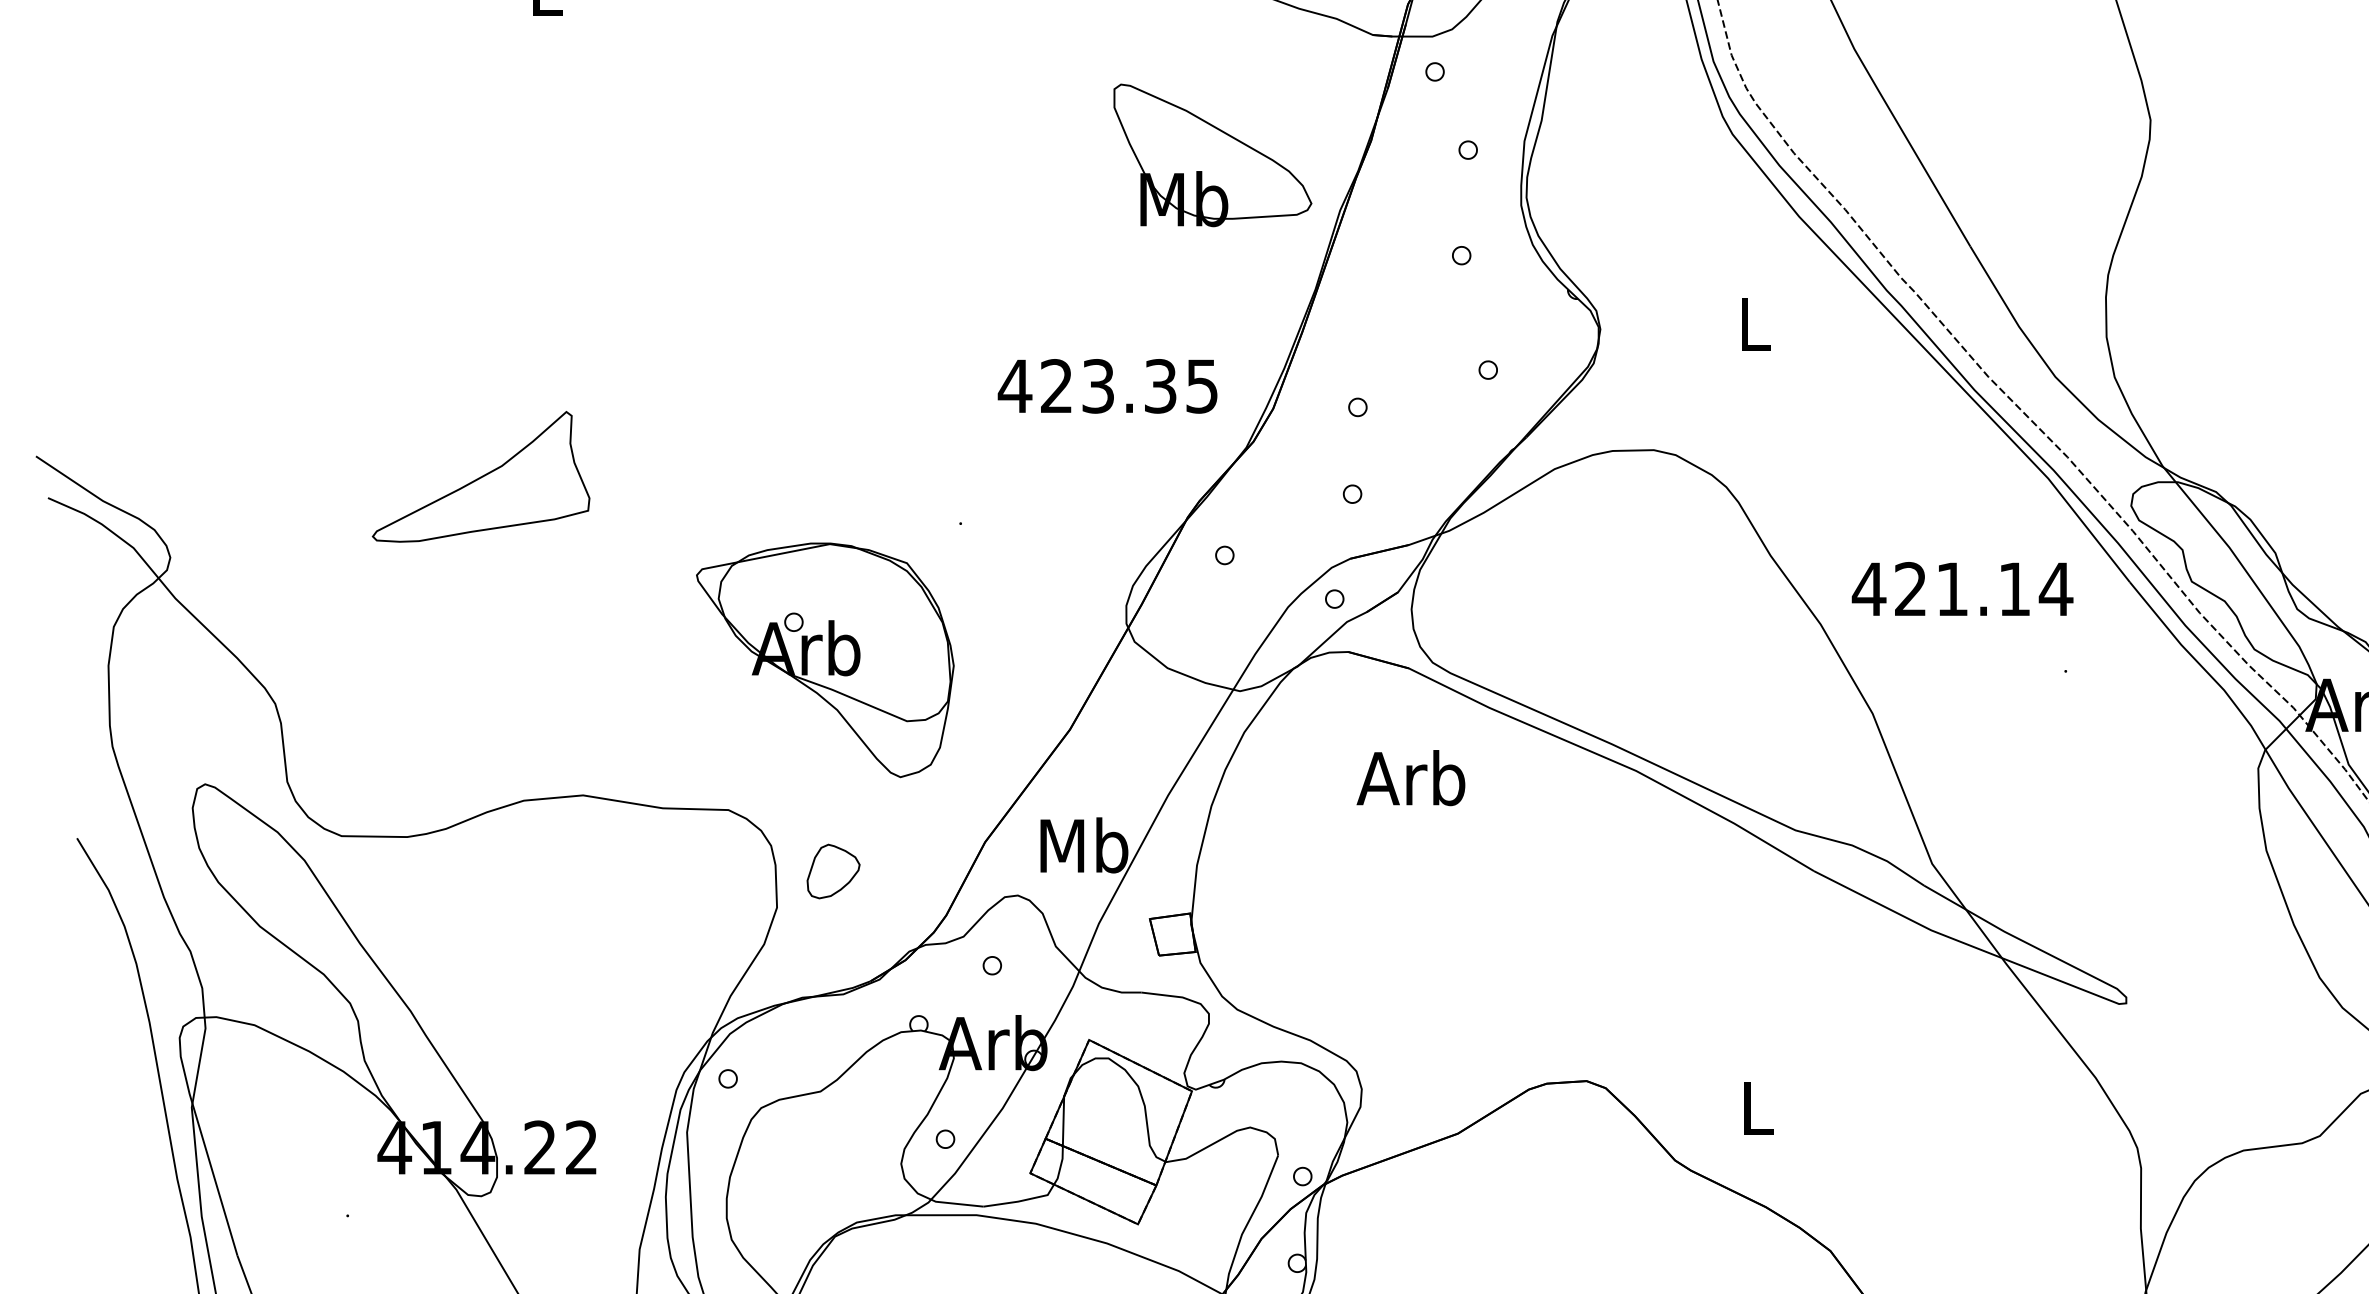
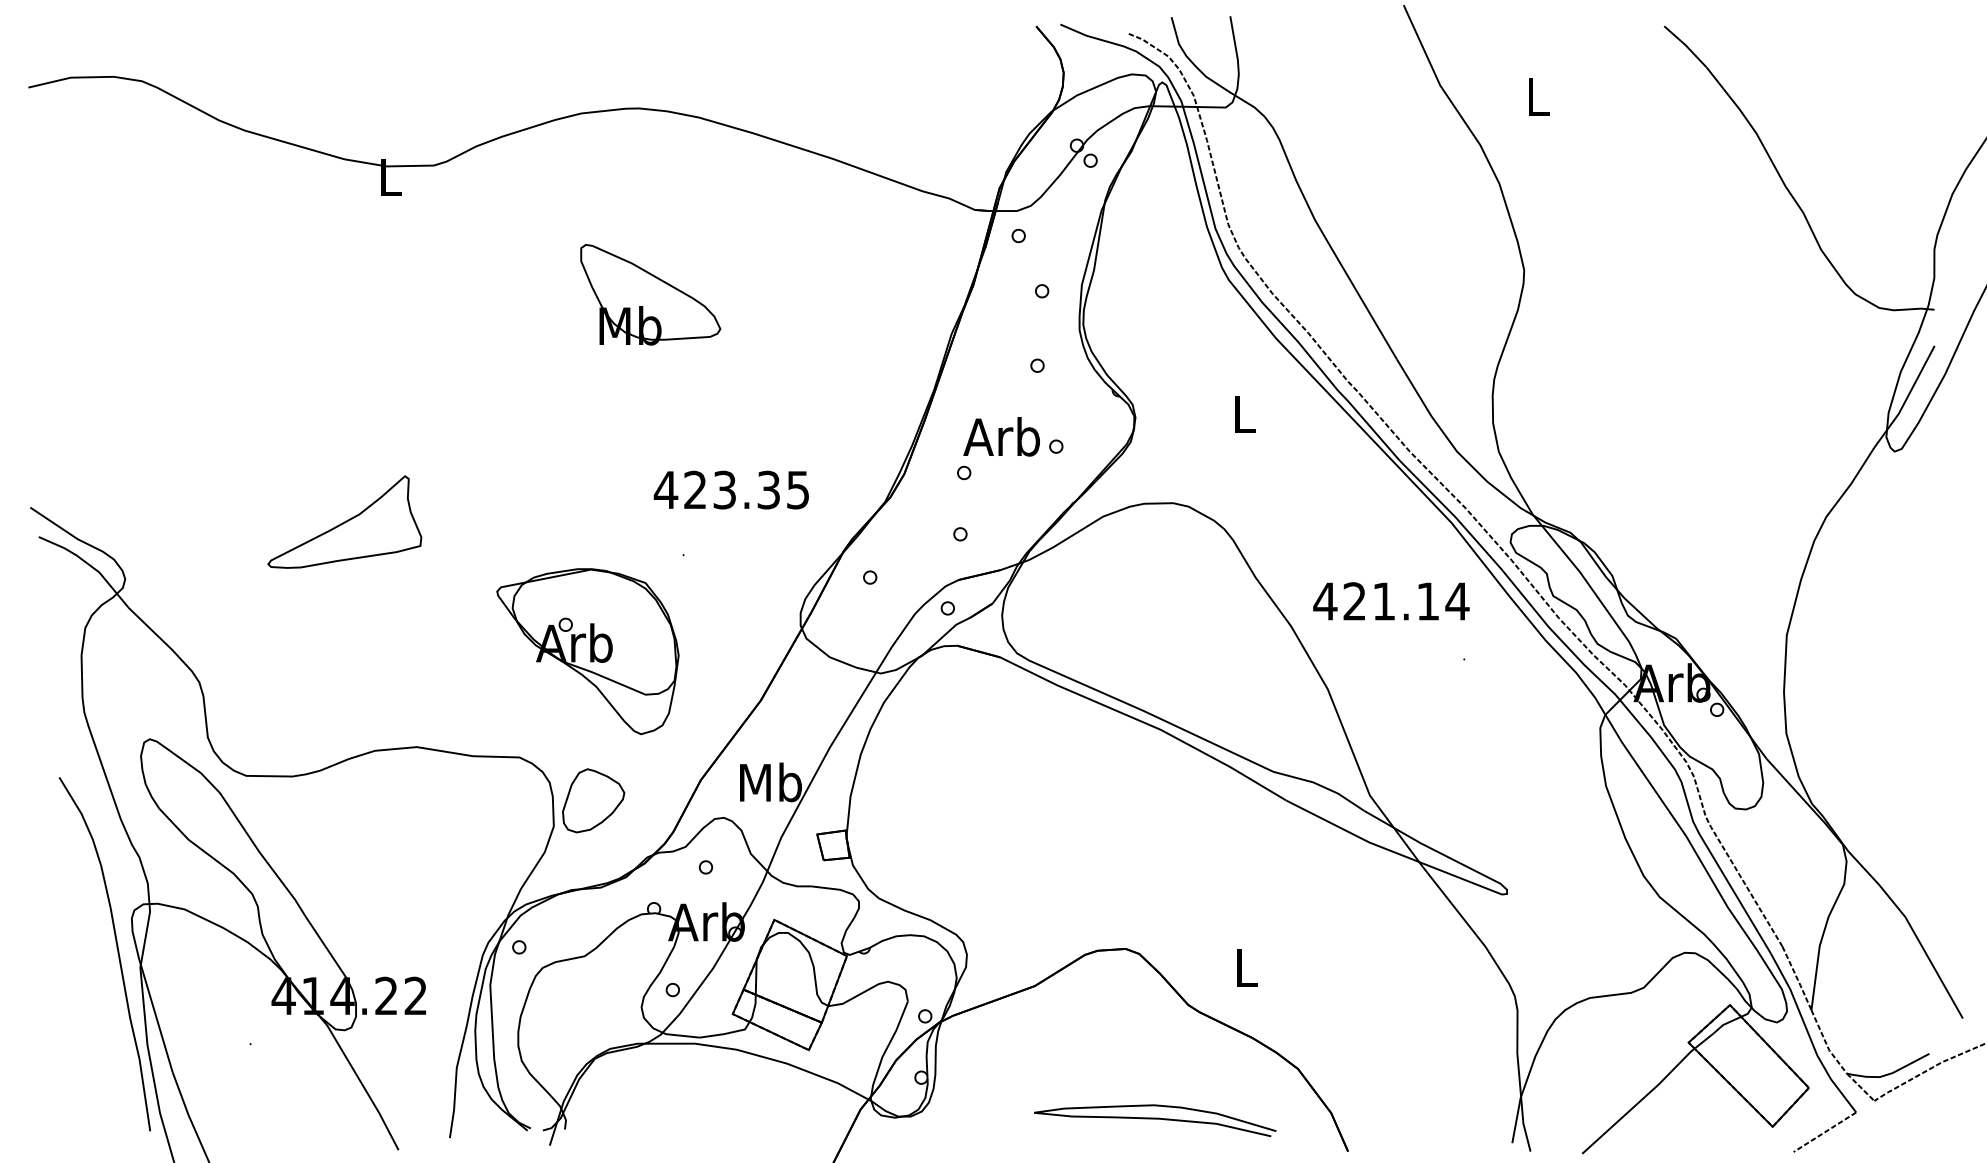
part: (1212, 154) -> (650, 294), moved
text: (1106, 385) -> (730, 489), moved
text: (1410, 777) -> (1001, 436), moved
part: (833, 870) -> (593, 800), size x1.67

